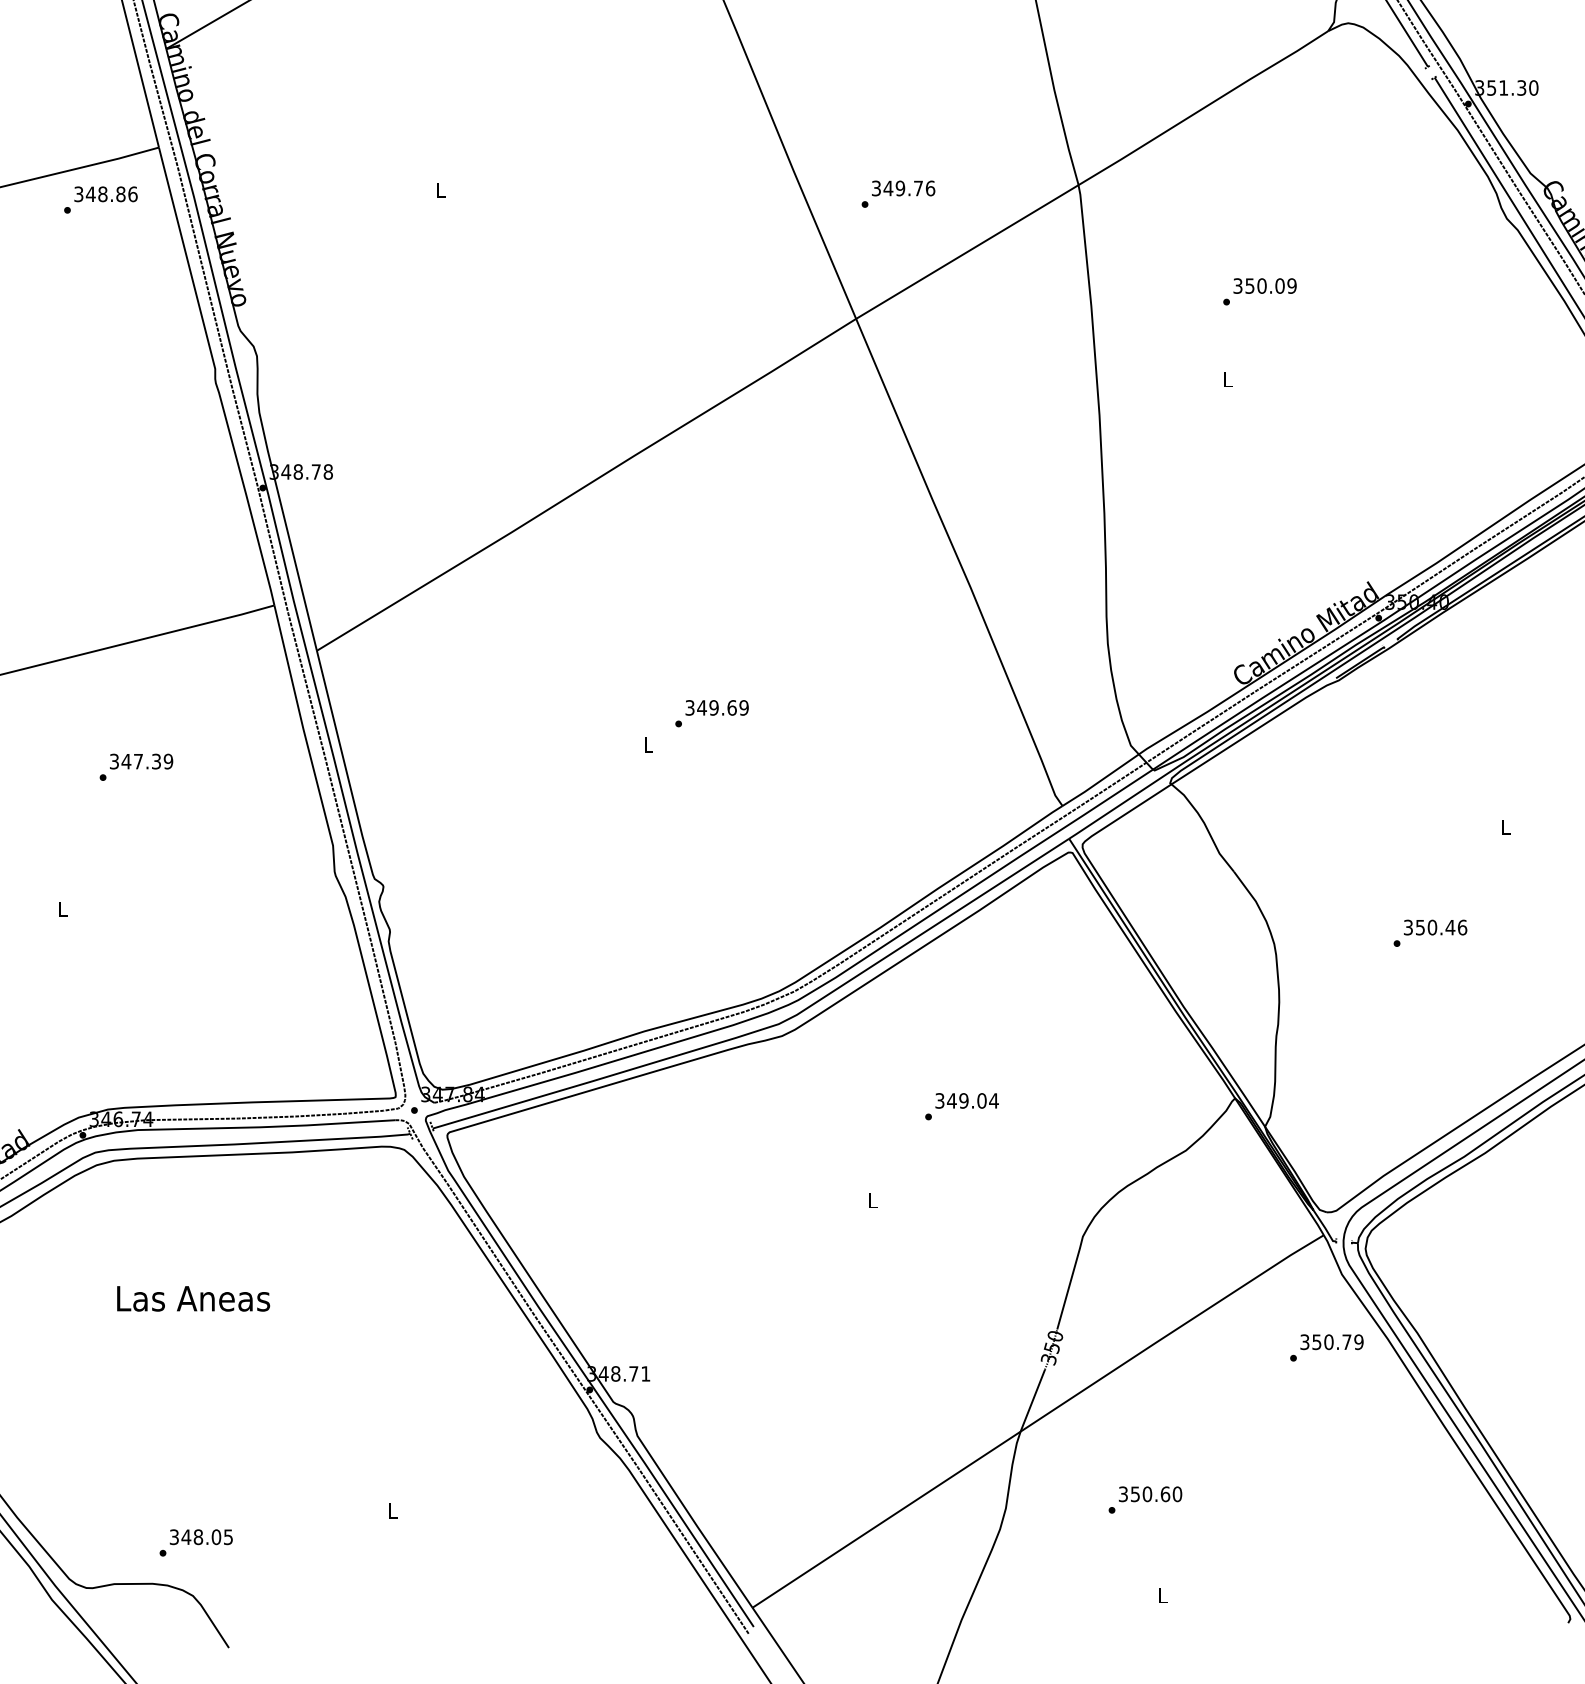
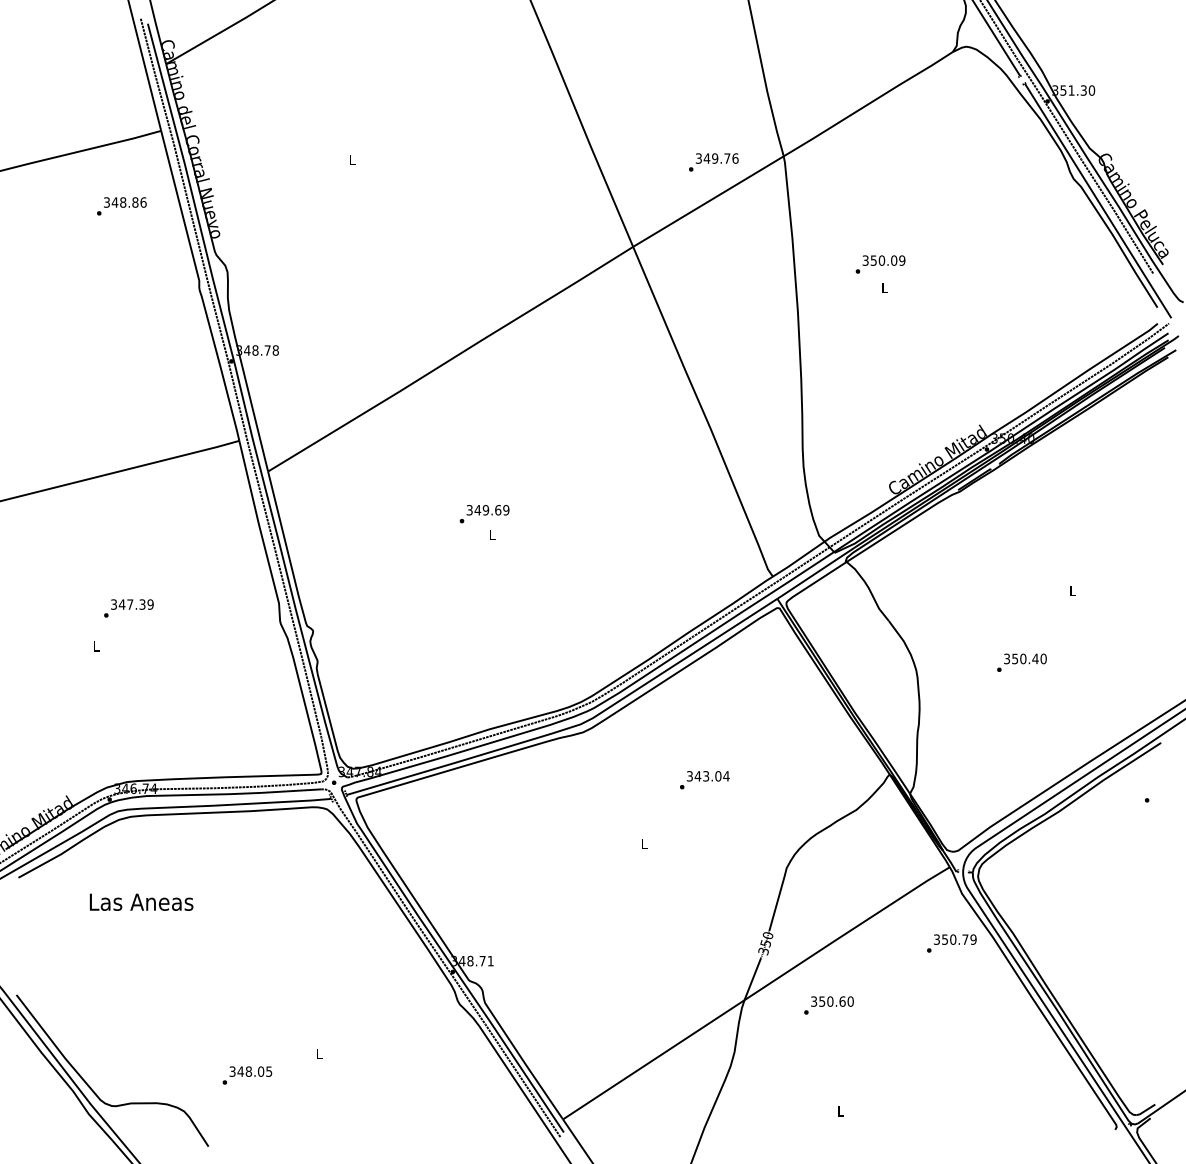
text: (897, 194) -> (713, 162), moved
text: (100, 200) -> (121, 206), moved
text: (1259, 291) -> (880, 264), moved
text: (711, 714) -> (484, 514), moved
text: (135, 767) -> (128, 608), moved
text: (1462, 926) -> (1043, 658), 350.46 -> 350.40
text: (964, 1101) -> (706, 776), 349.04 -> 343.04
text: (193, 1297) -> (141, 901), moved
text: (1144, 1500) -> (828, 1005), moved
text: (196, 1542) -> (247, 1075), moved

